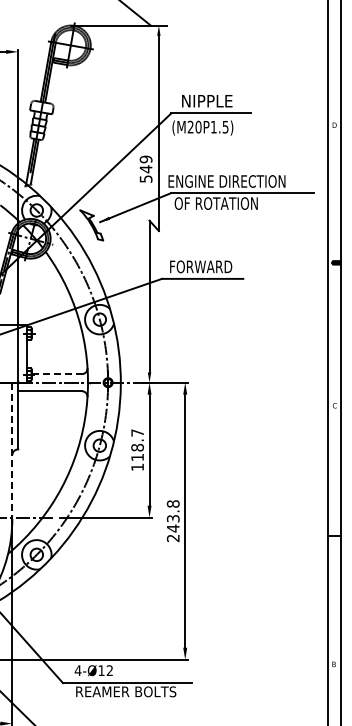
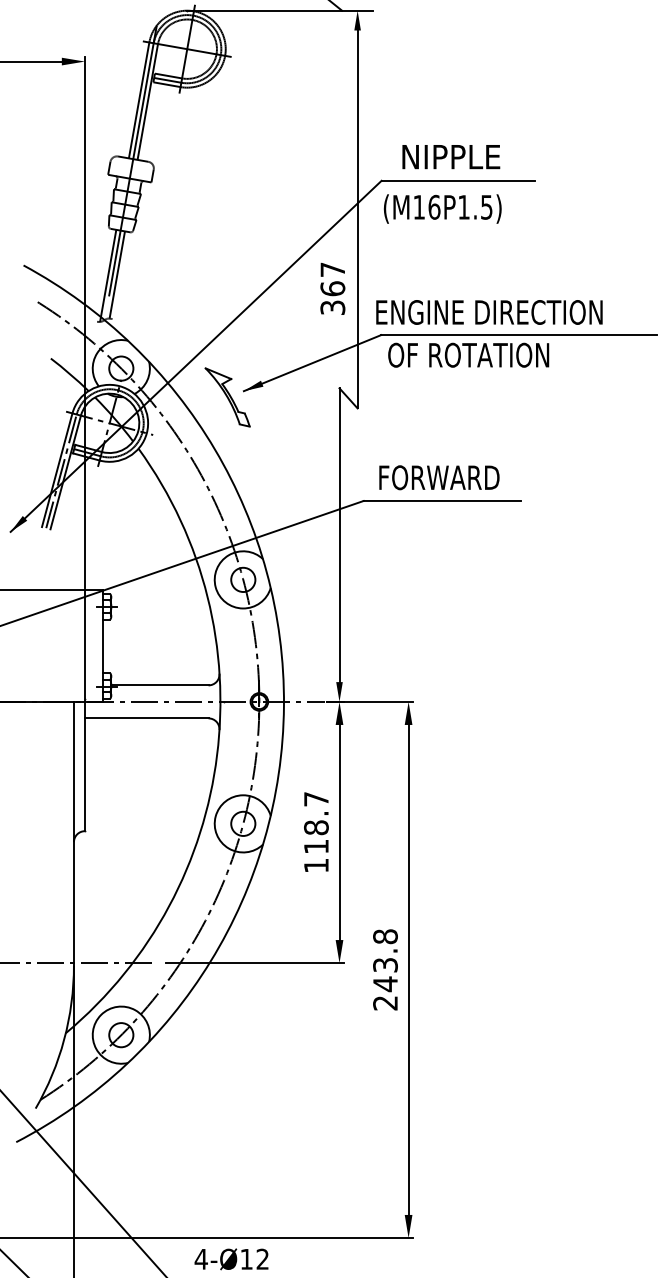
text: (194, 126) -> (426, 206), (M20P1.5) -> (M16P1.5)
text: (145, 168) -> (331, 287), 549 -> 367
line: (57, 374) -> (161, 686), dashed -> solid
line: (12, 451) -> (74, 835), dashed -> solid

